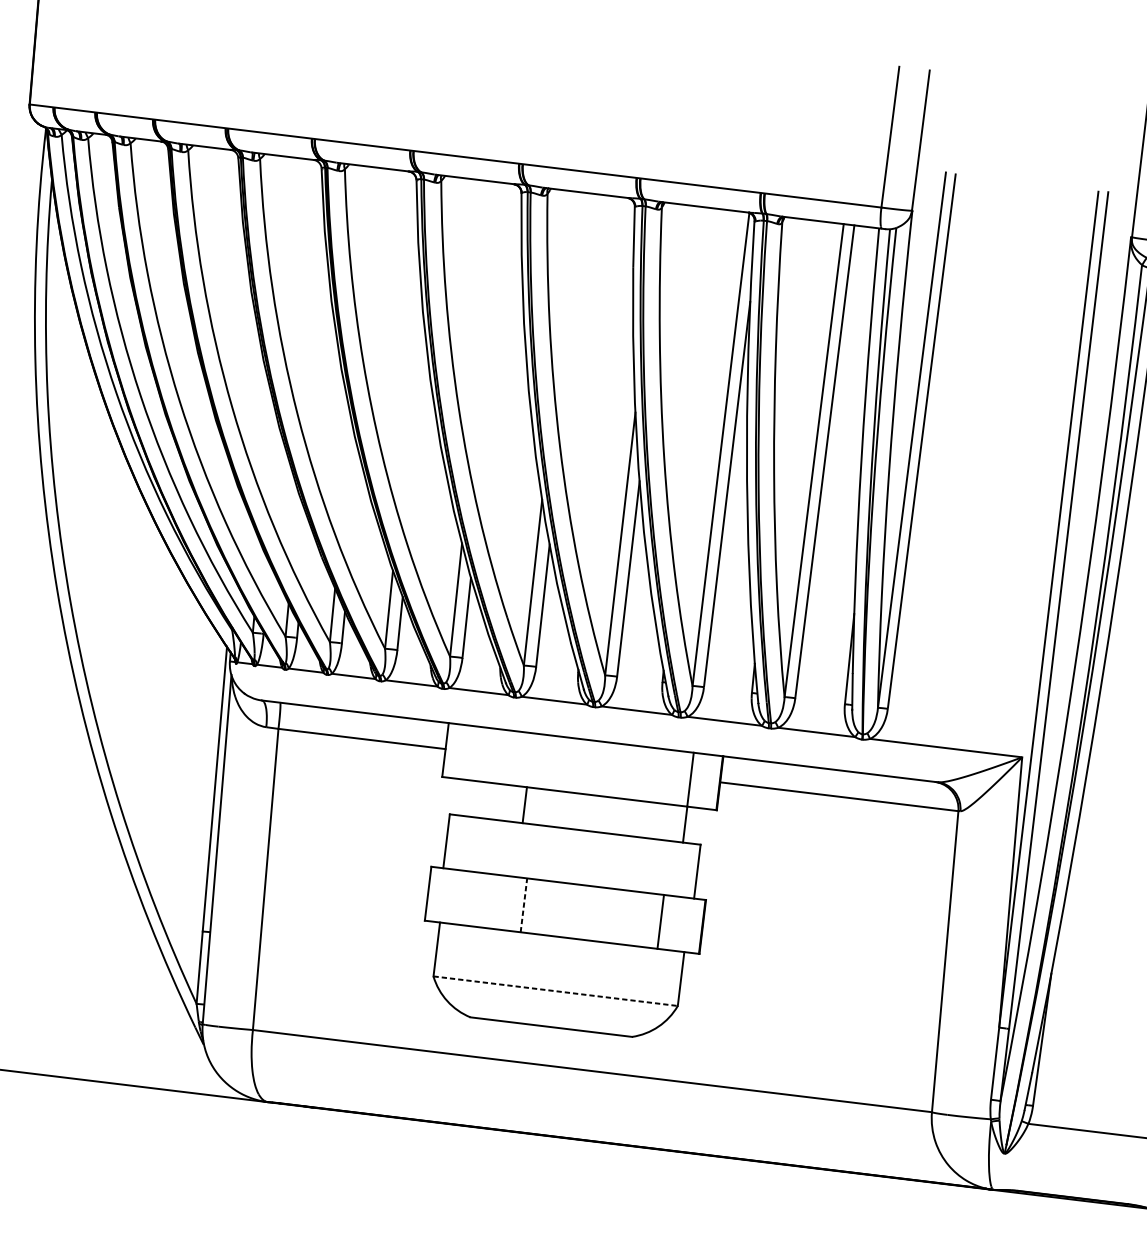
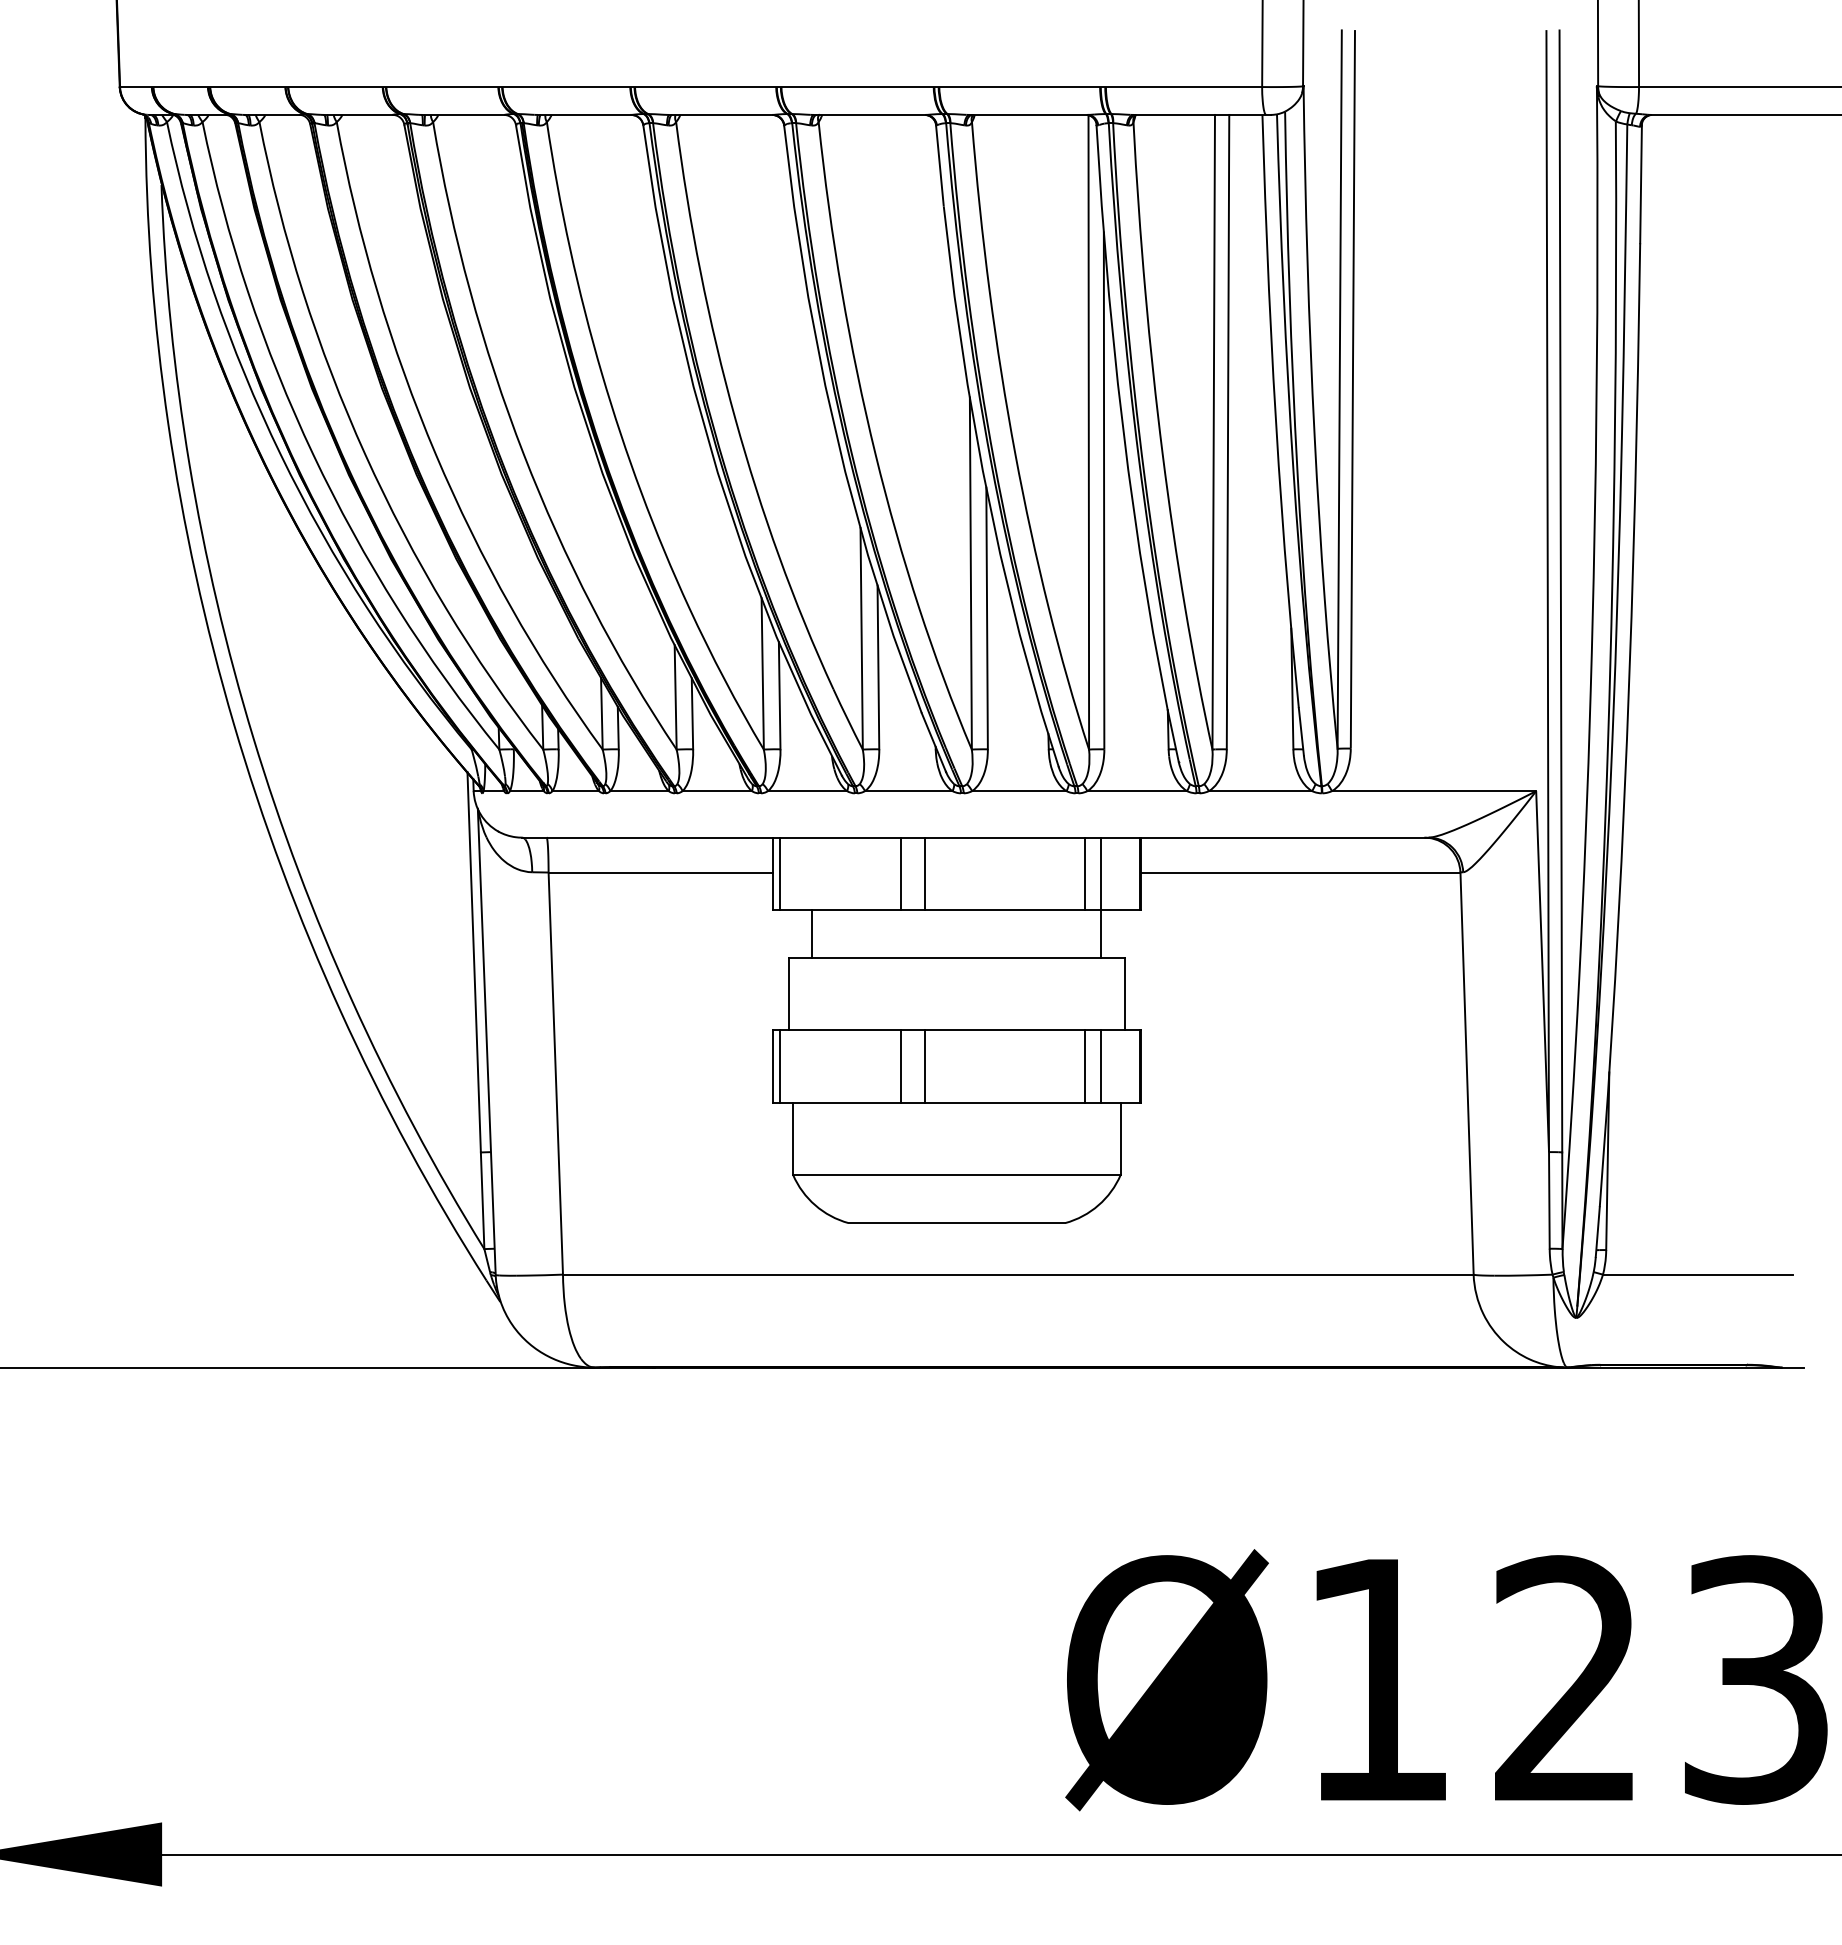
line: (451, 750) -> (780, 873), added
line: (541, 761) -> (901, 873), added
line: (558, 763) -> (924, 873), added
line: (677, 777) -> (1084, 873), added
line: (524, 804) -> (812, 933), moved
line: (433, 894) -> (780, 1066), added
line: (524, 905) -> (901, 1066), dashed -> solid
line: (541, 907) -> (924, 1066), added
line: (673, 923) -> (1101, 1066), added
line: (555, 990) -> (956, 1174), dashed -> solid

